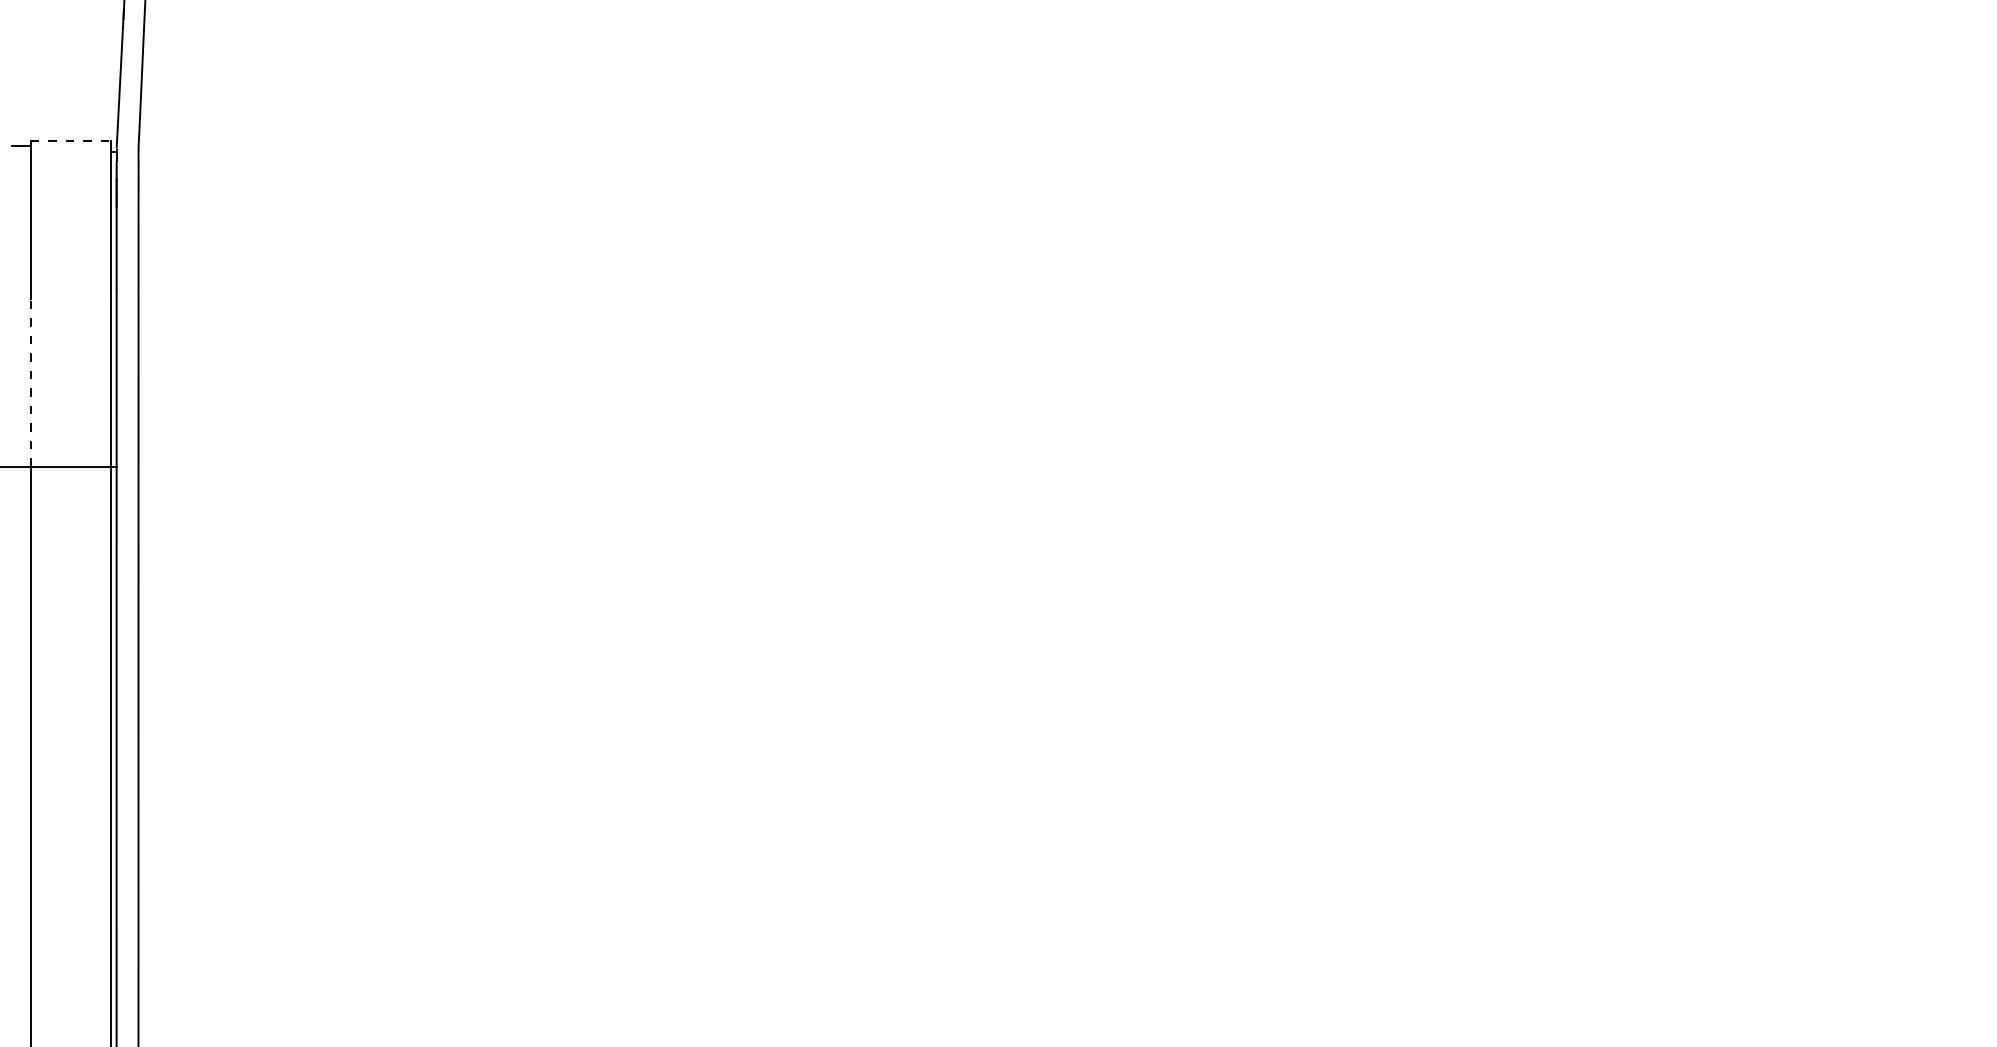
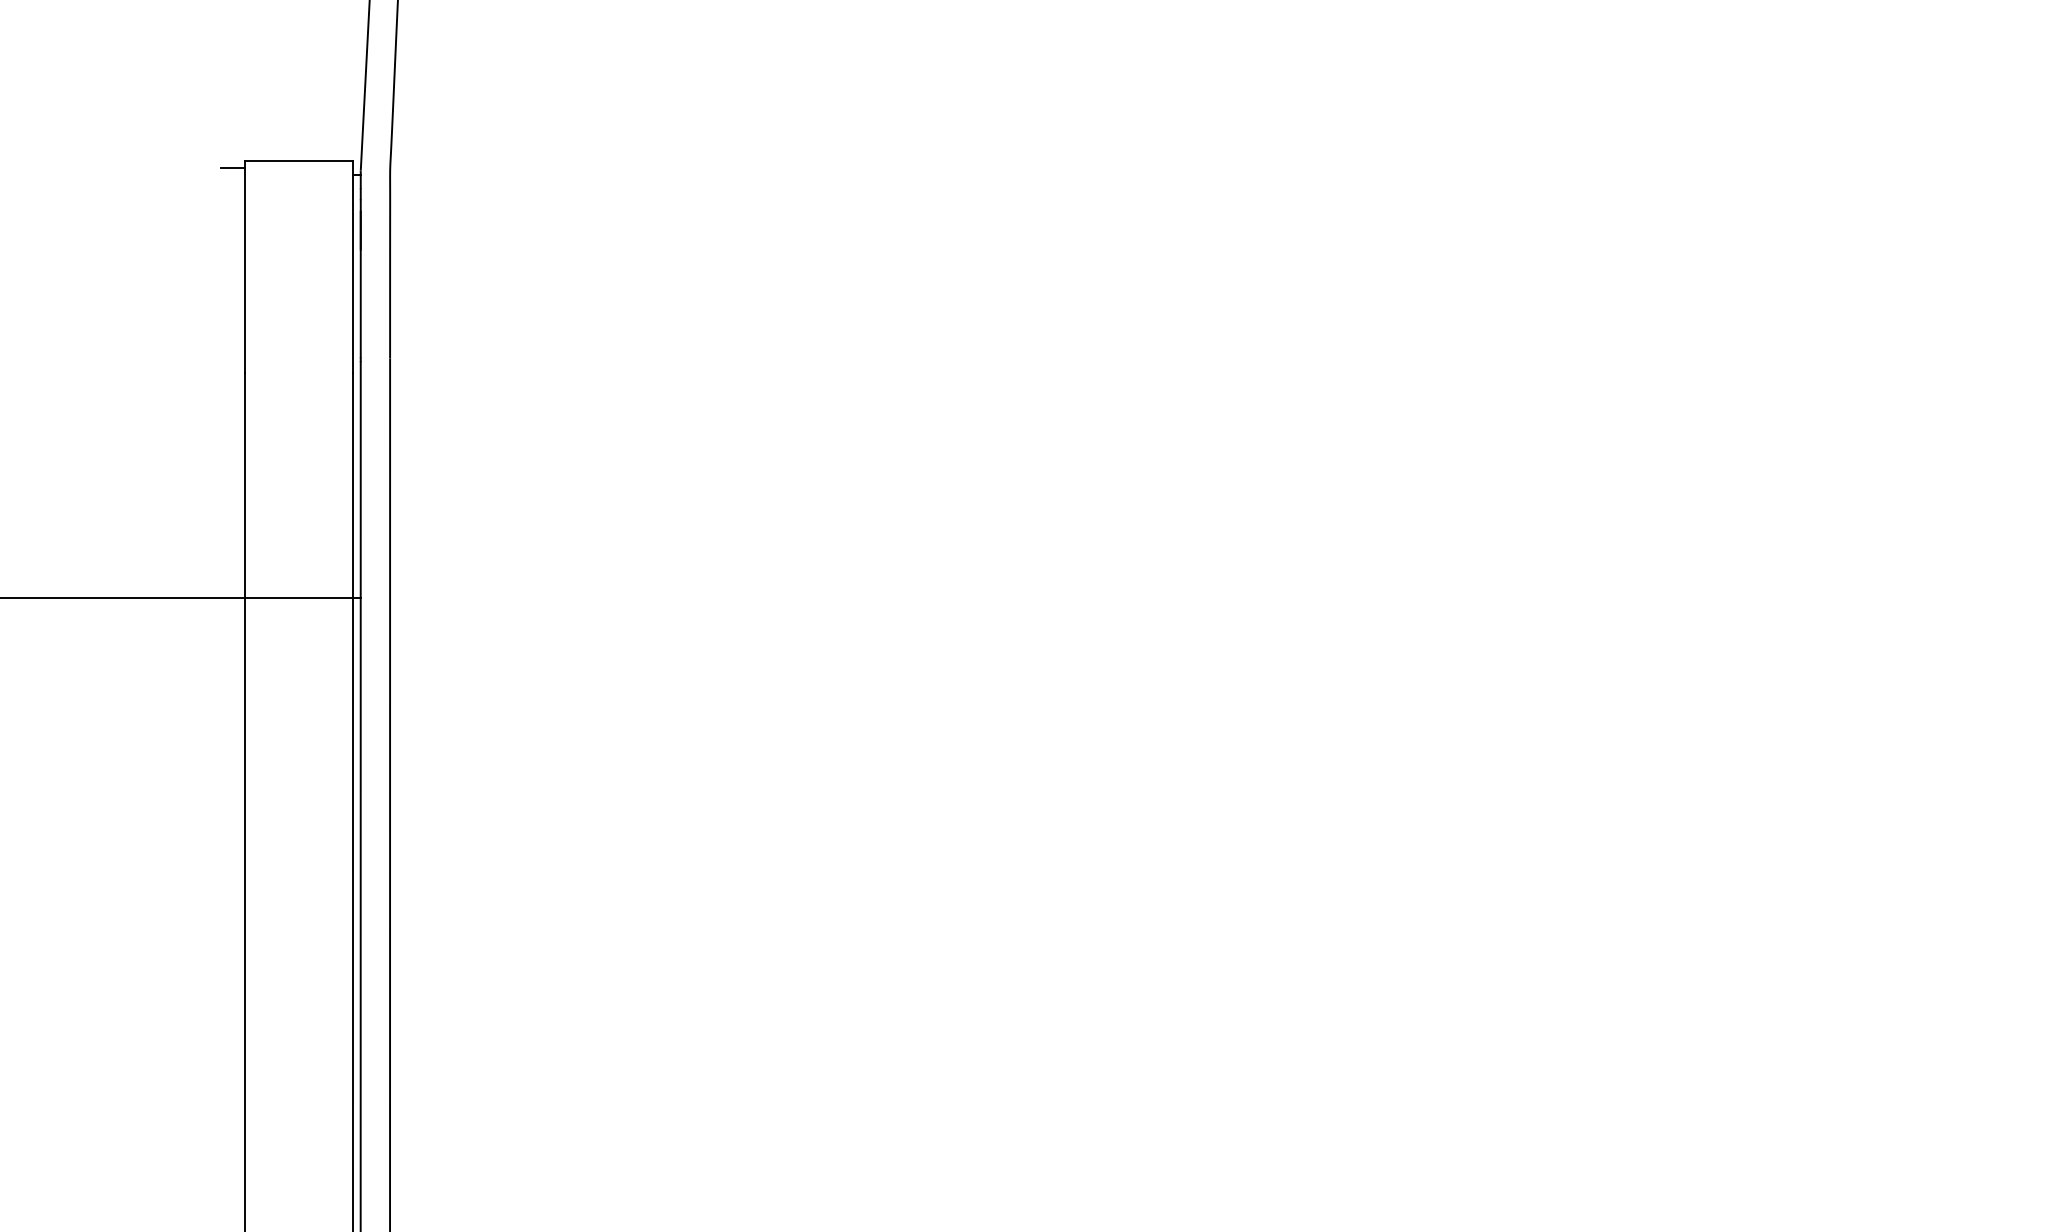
line: (71, 141) -> (300, 161), dashed -> solid
line: (30, 383) -> (245, 486), dashed -> solid

